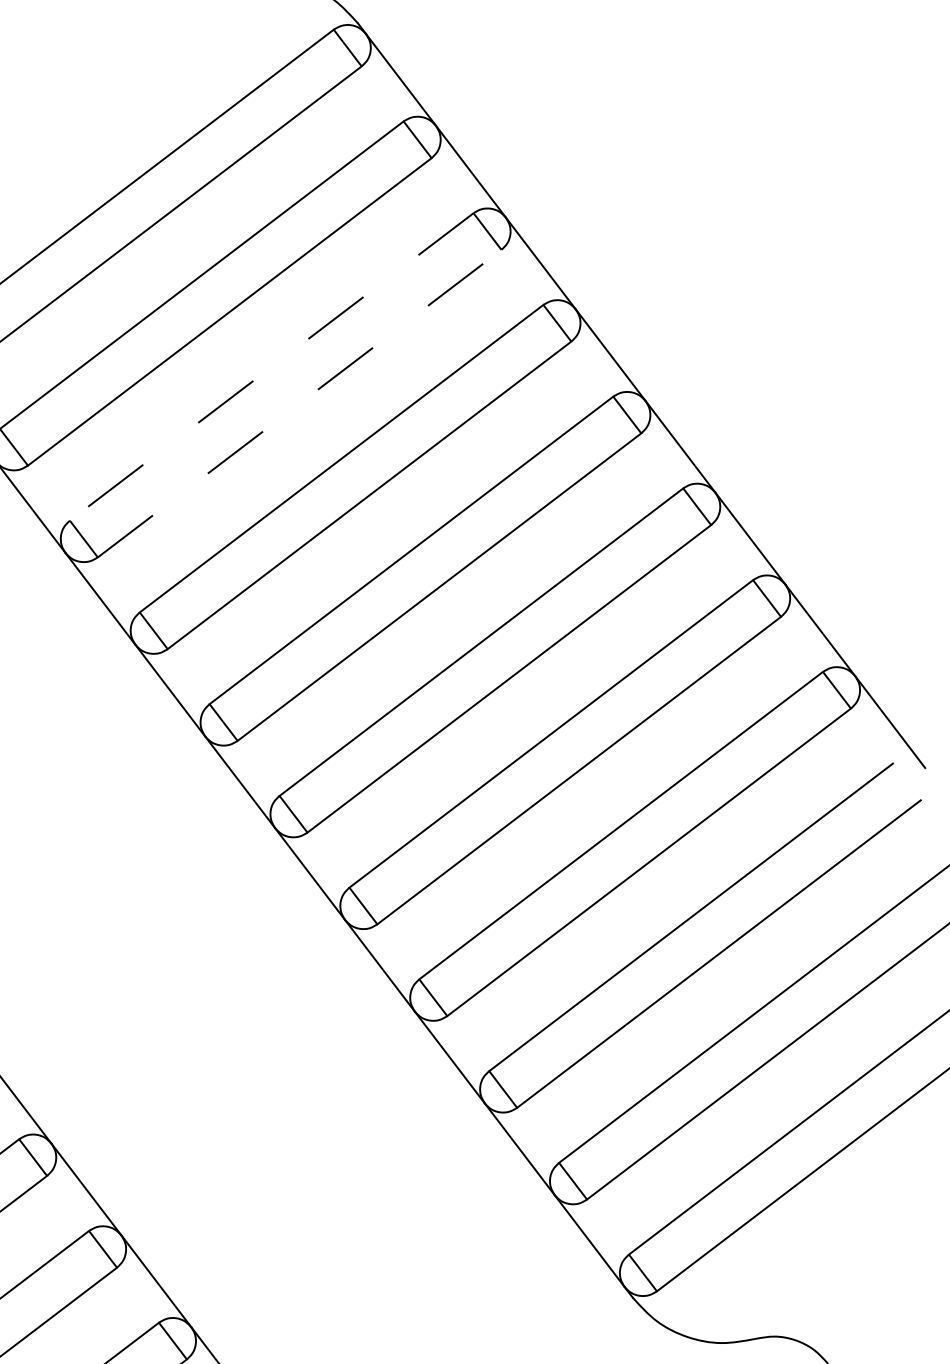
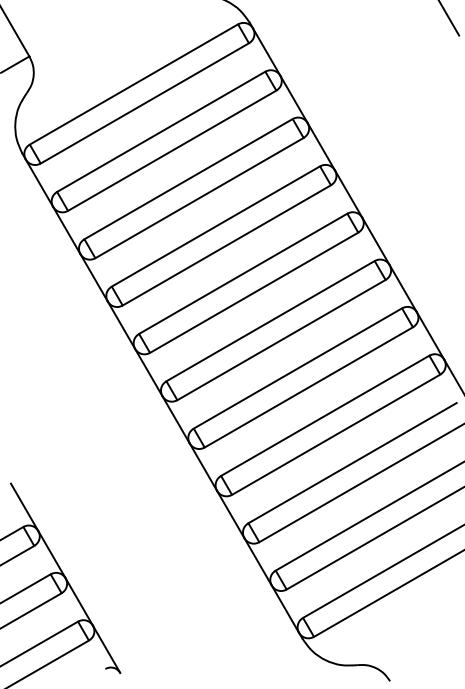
line: (271, 367) -> (188, 179), dashed -> solid
line: (299, 402) -> (199, 197), dashed -> solid

